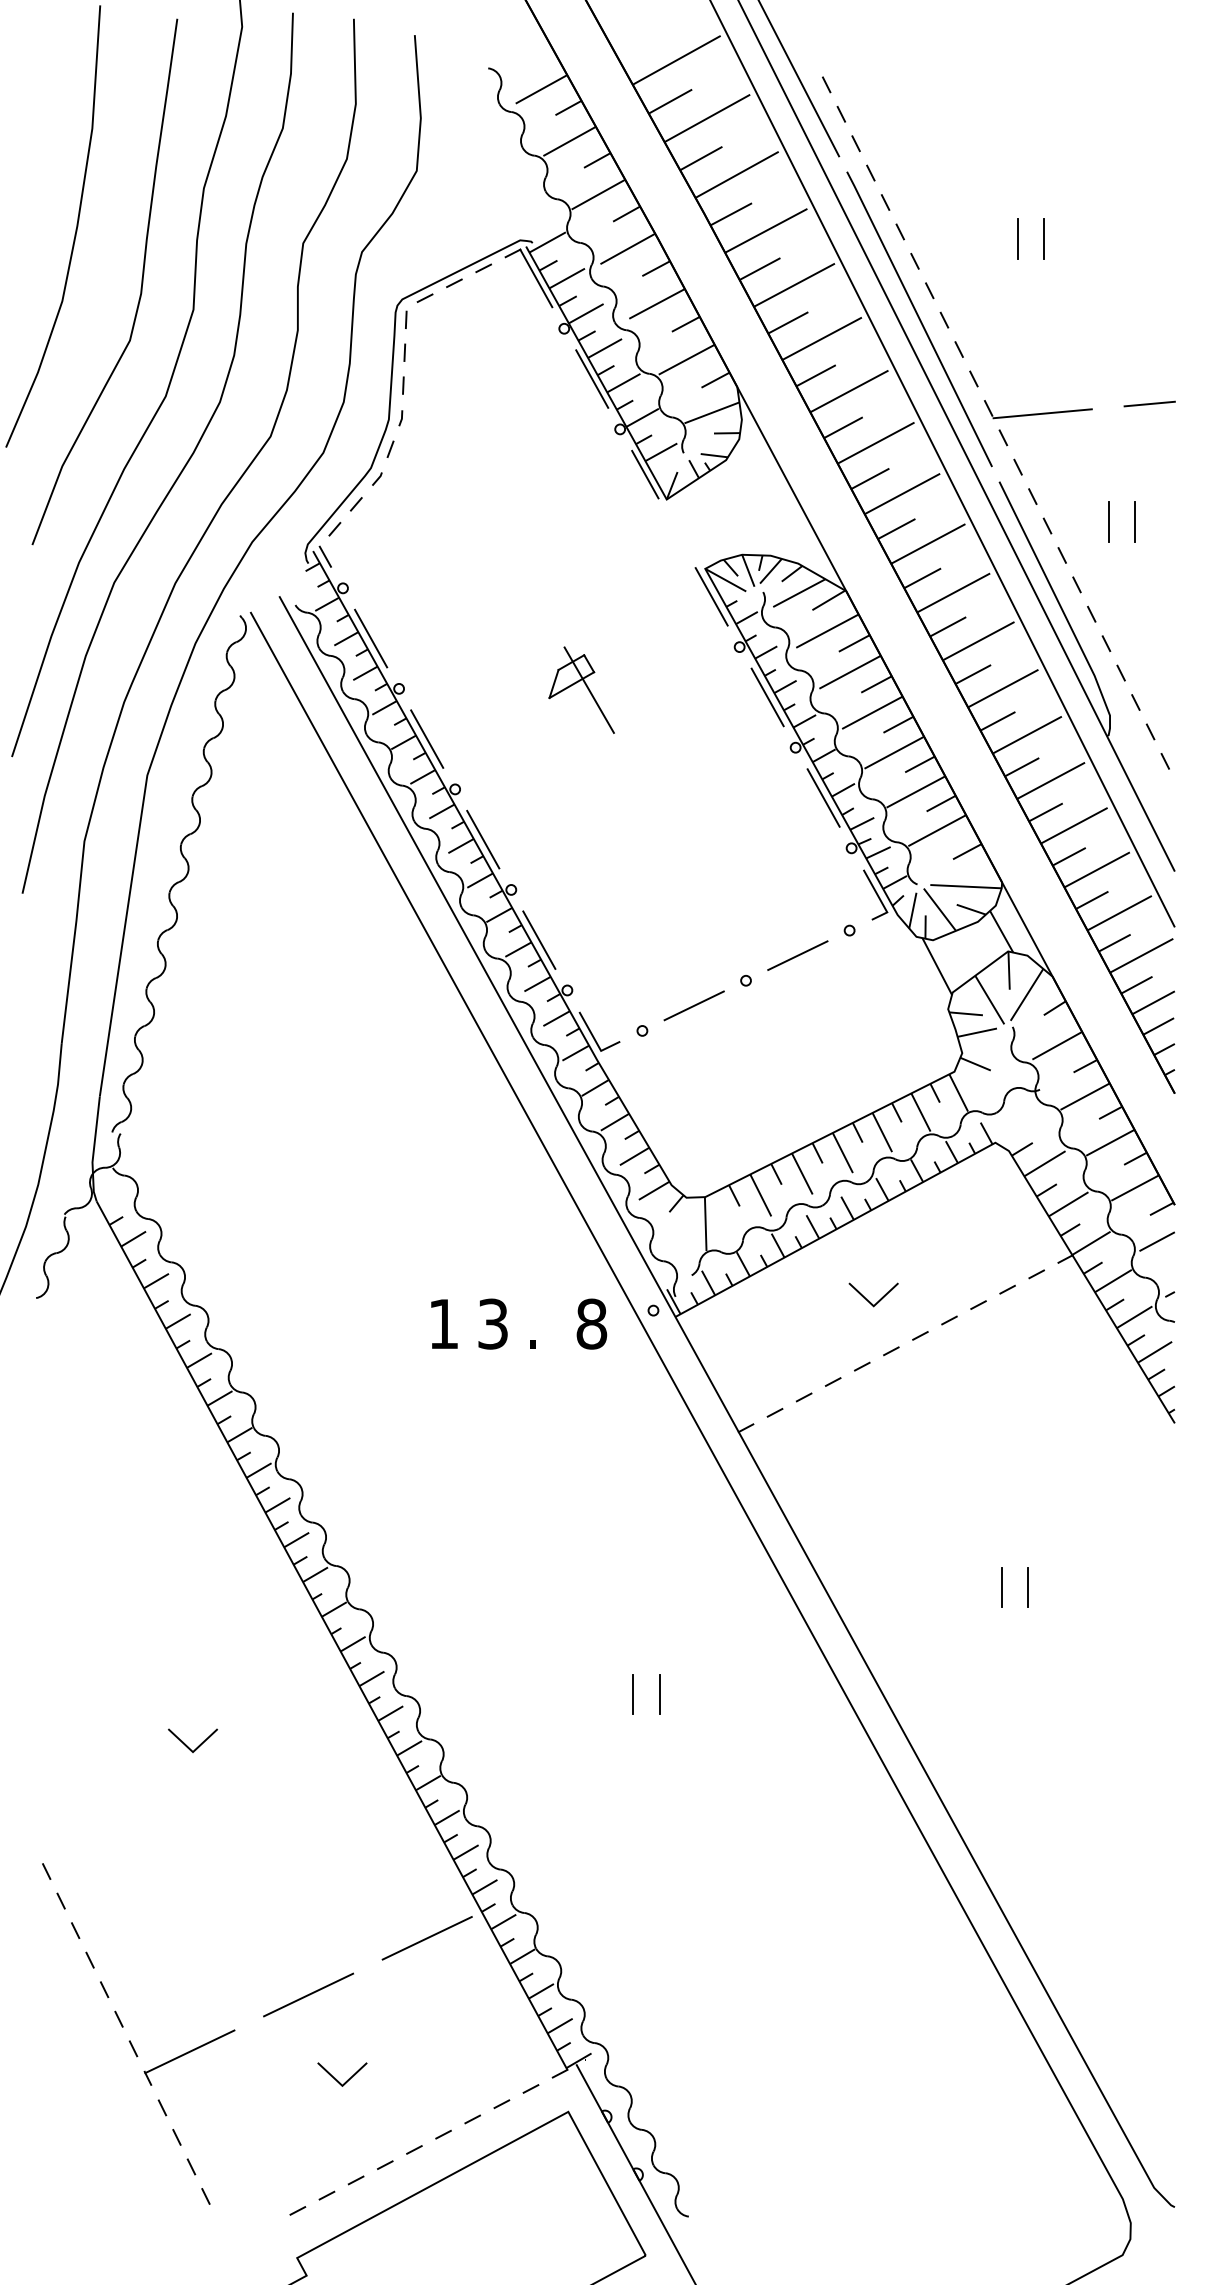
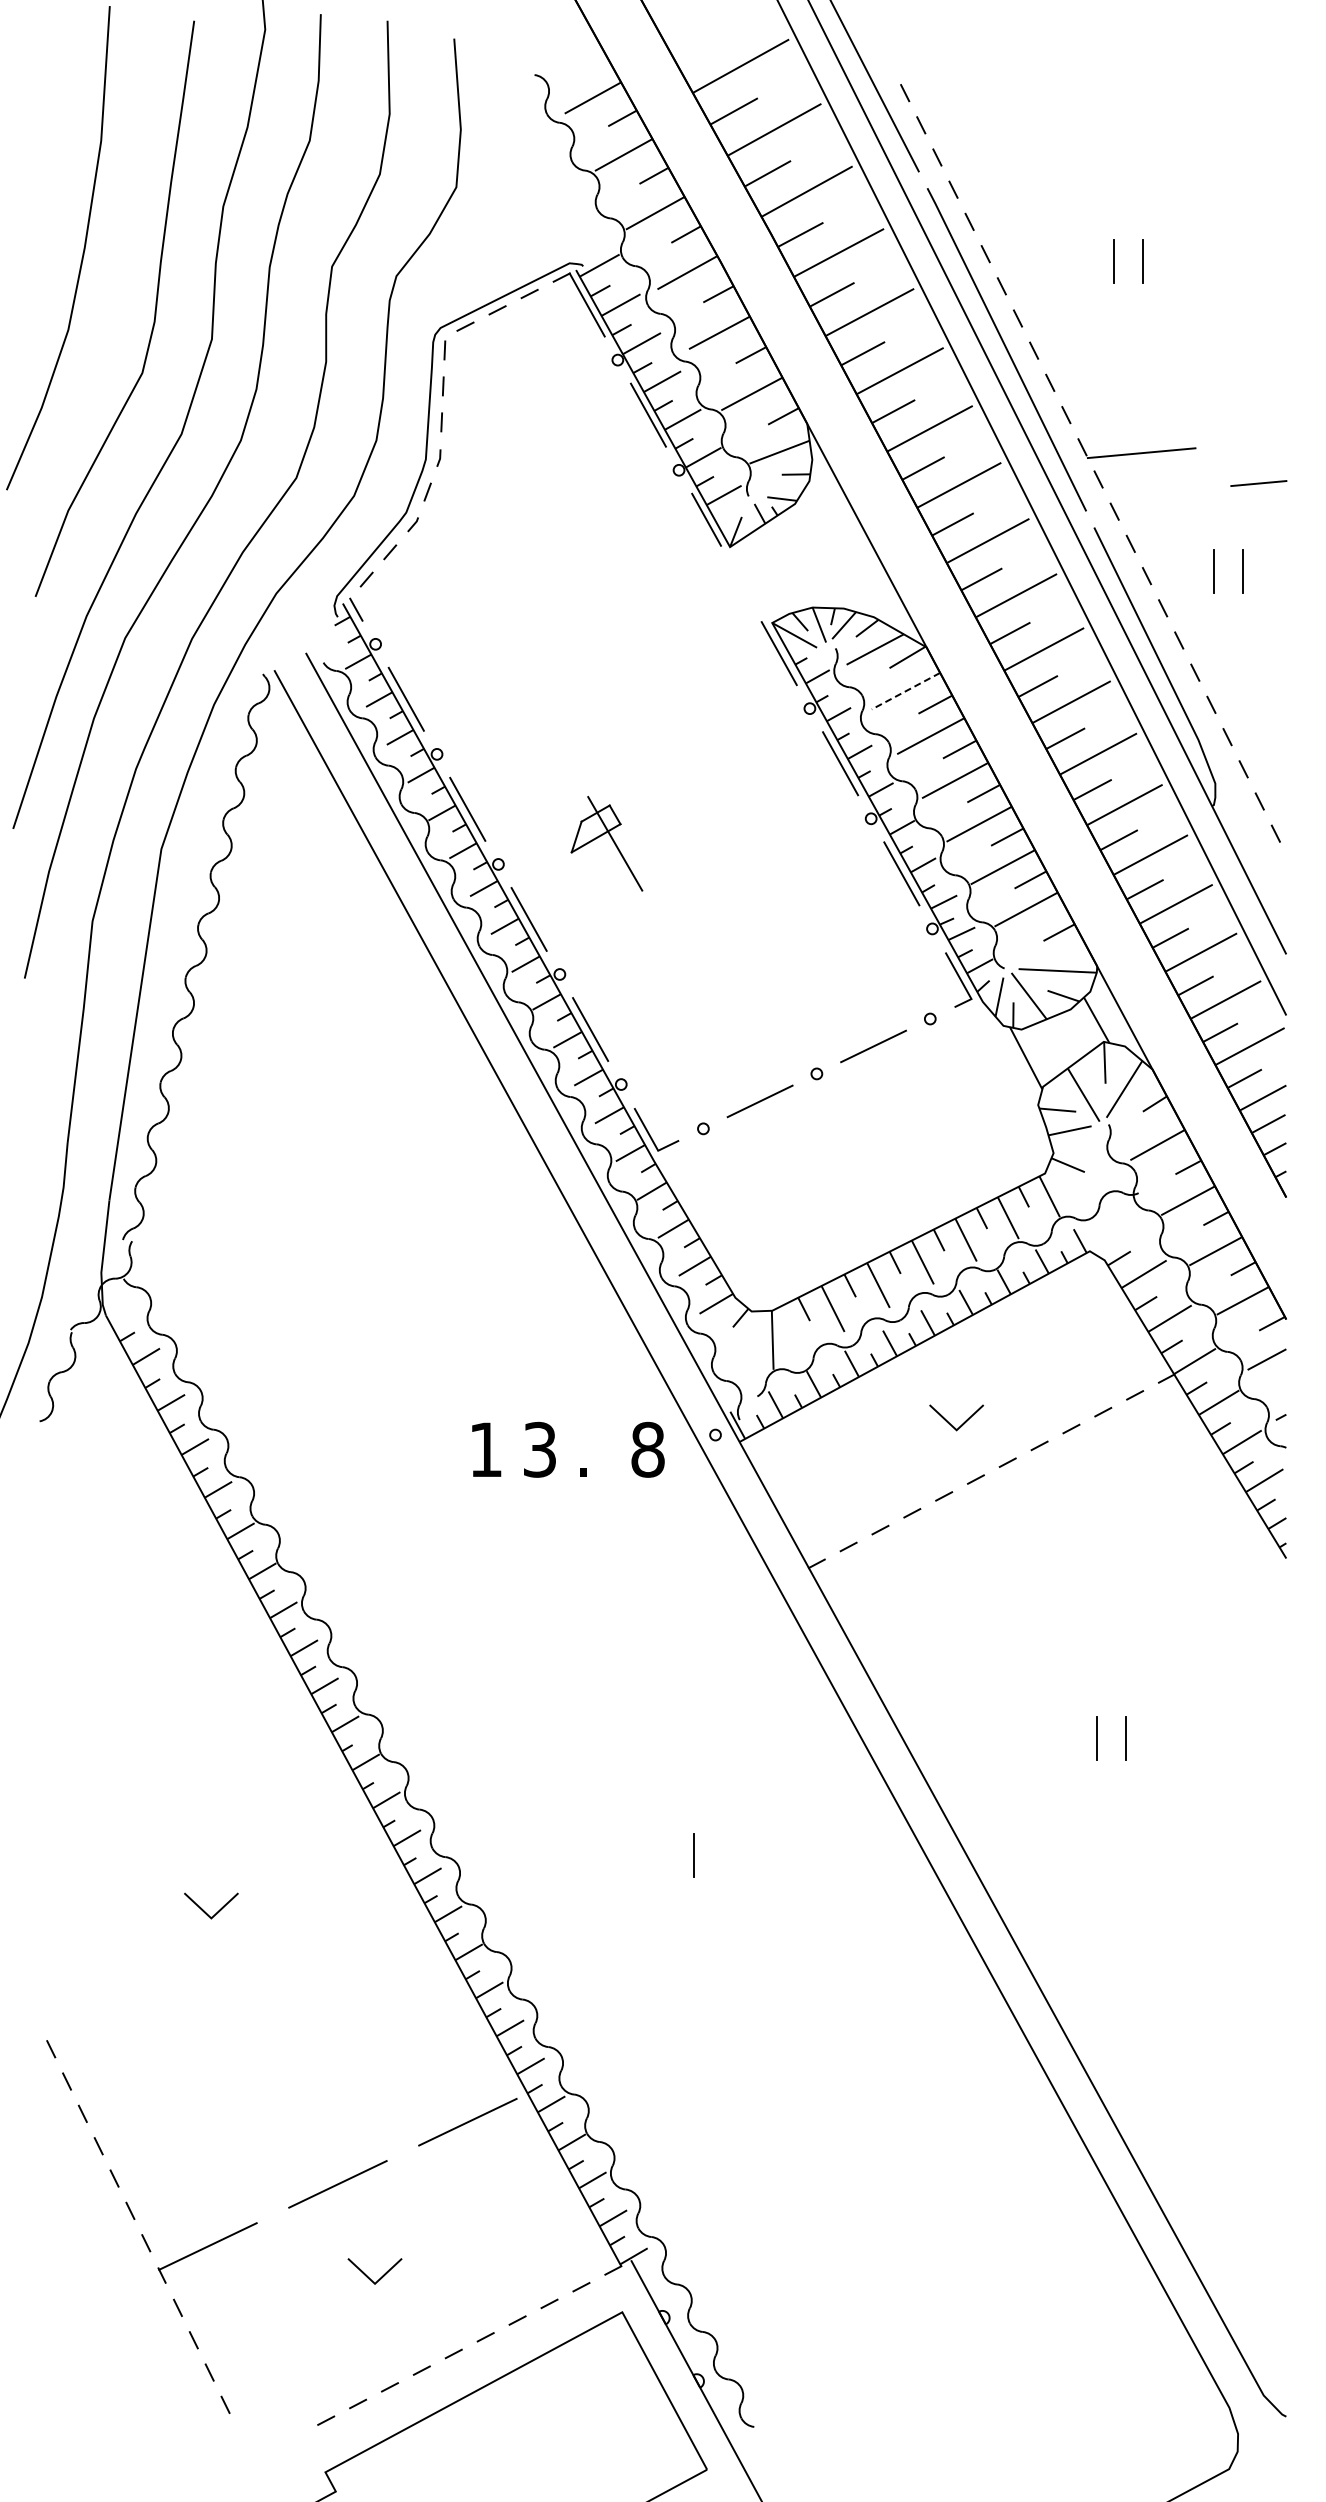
line: (1149, 404) -> (1258, 483), moved
line: (826, 631) -> (905, 691), solid -> dashed
part: (586, 688) -> (612, 841), moved
line: (659, 1693) -> (722, 1854), removed

